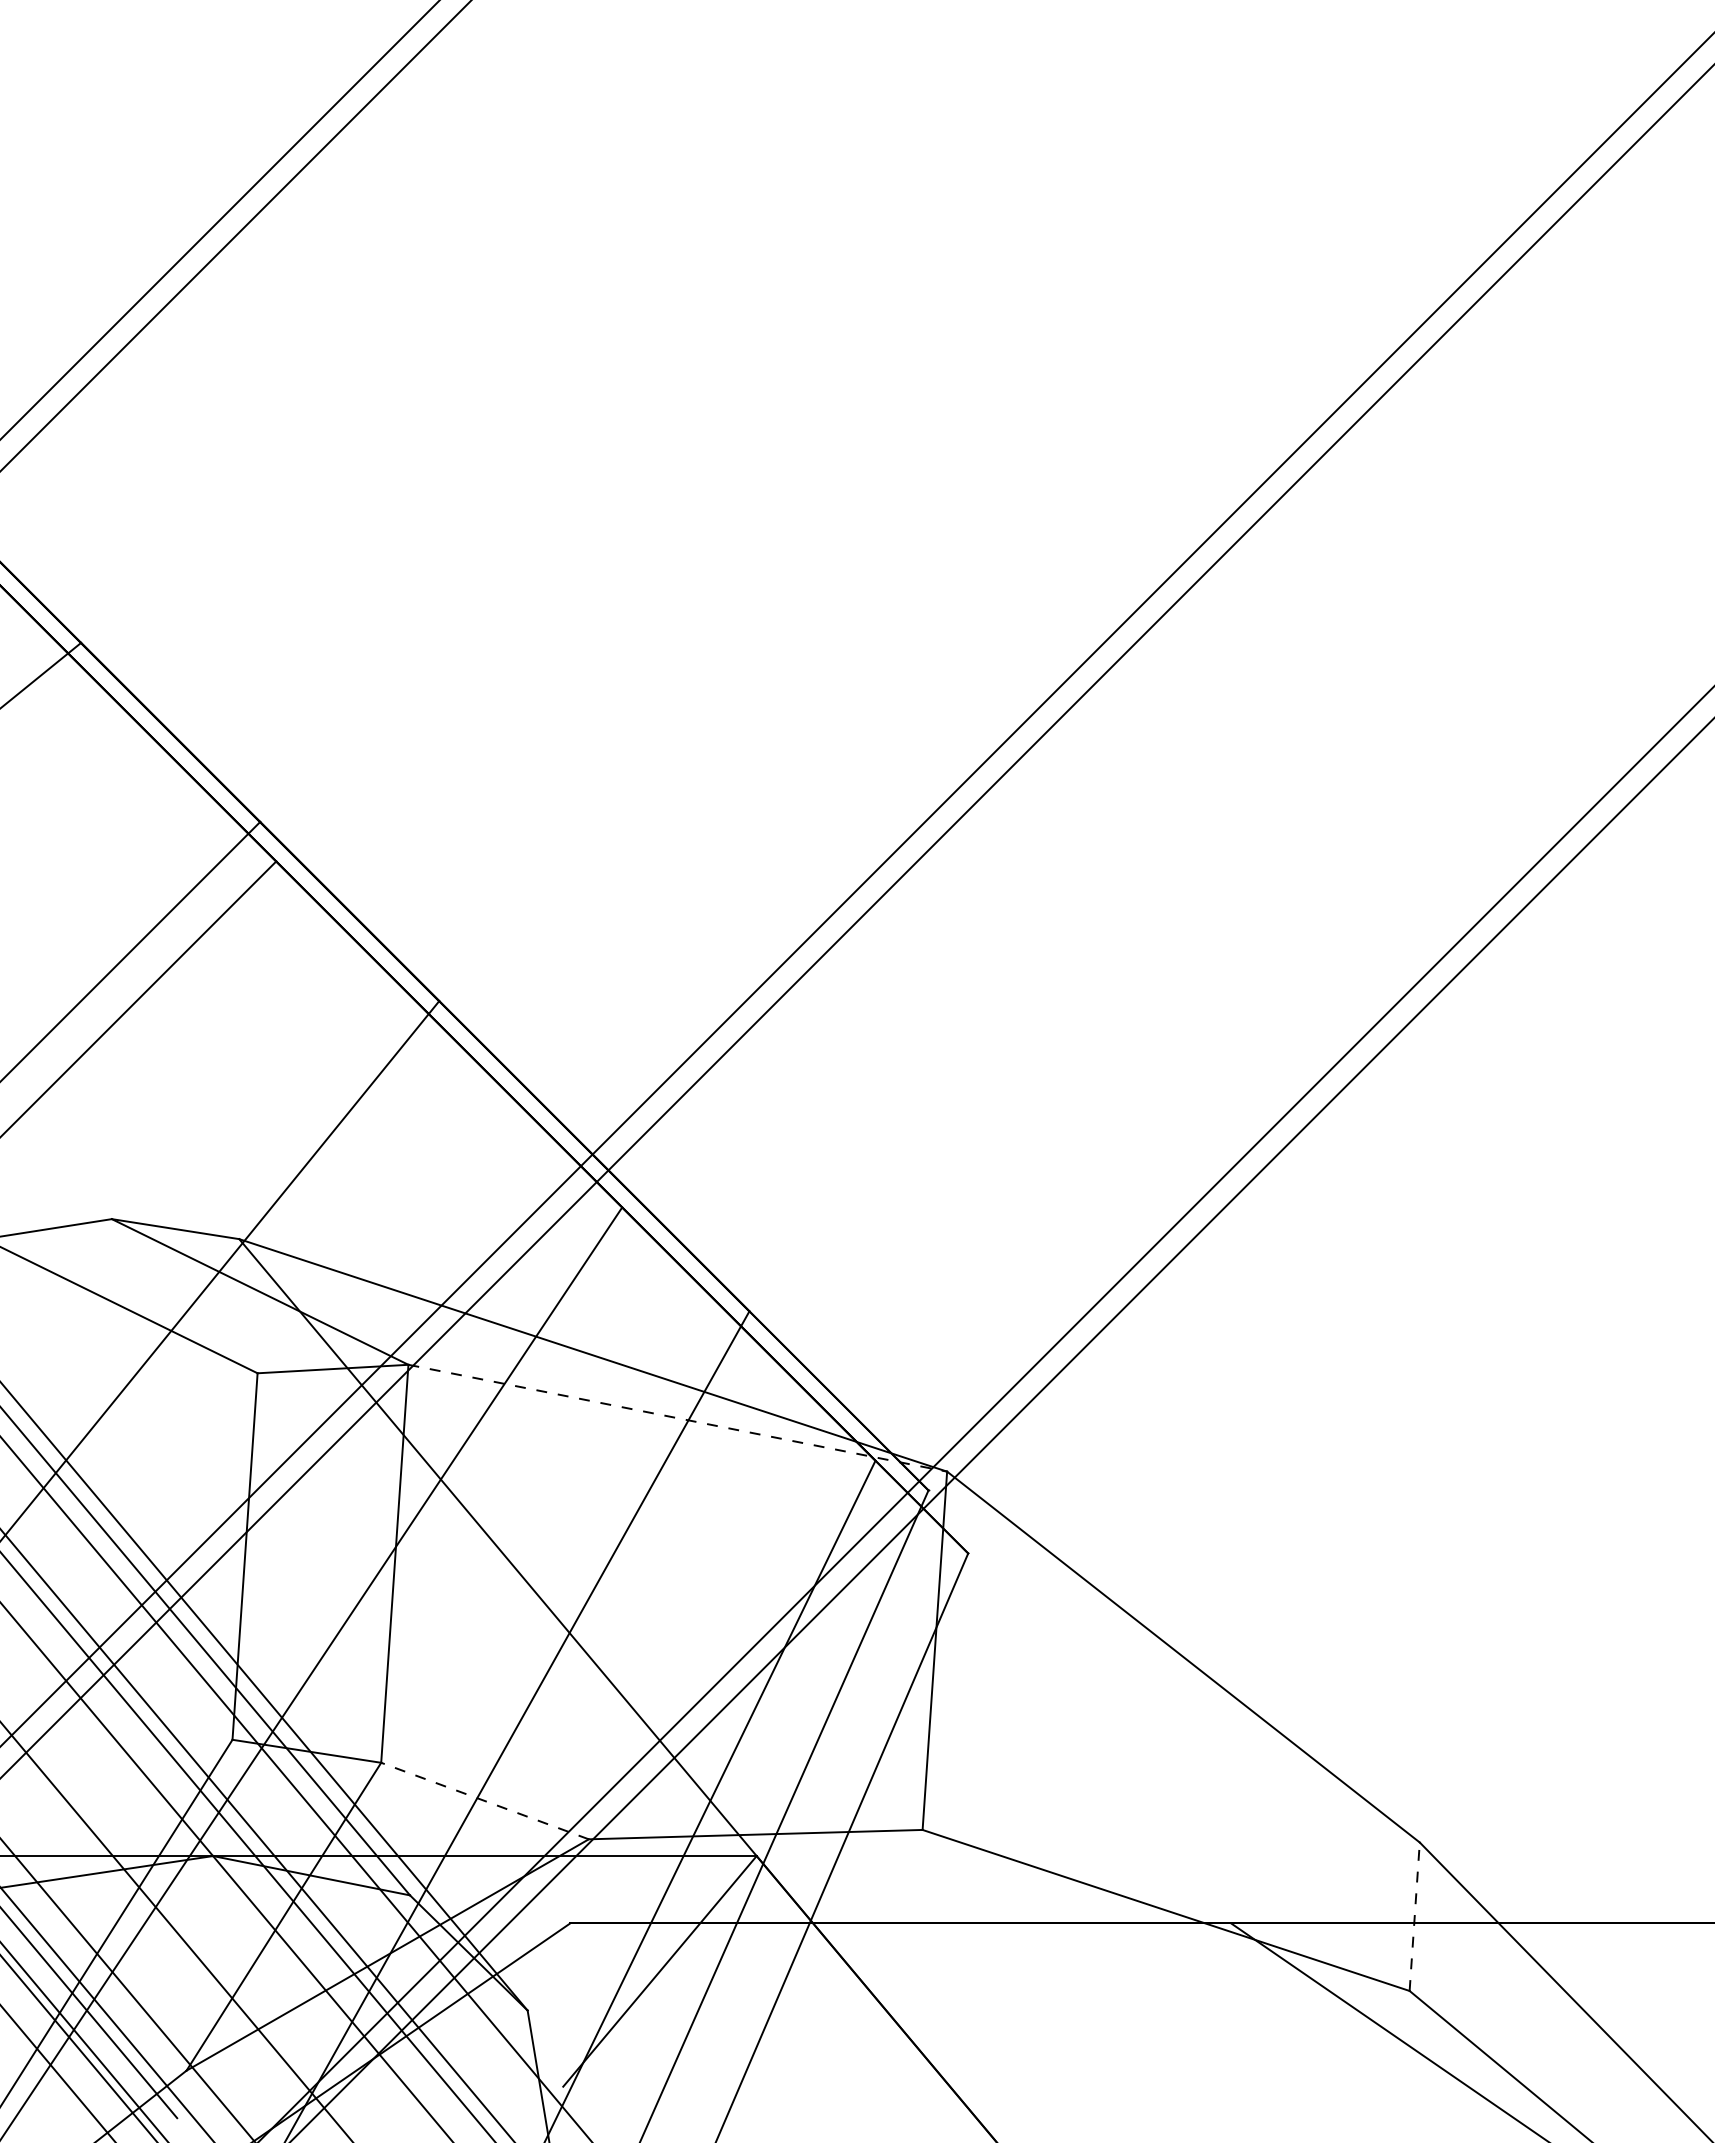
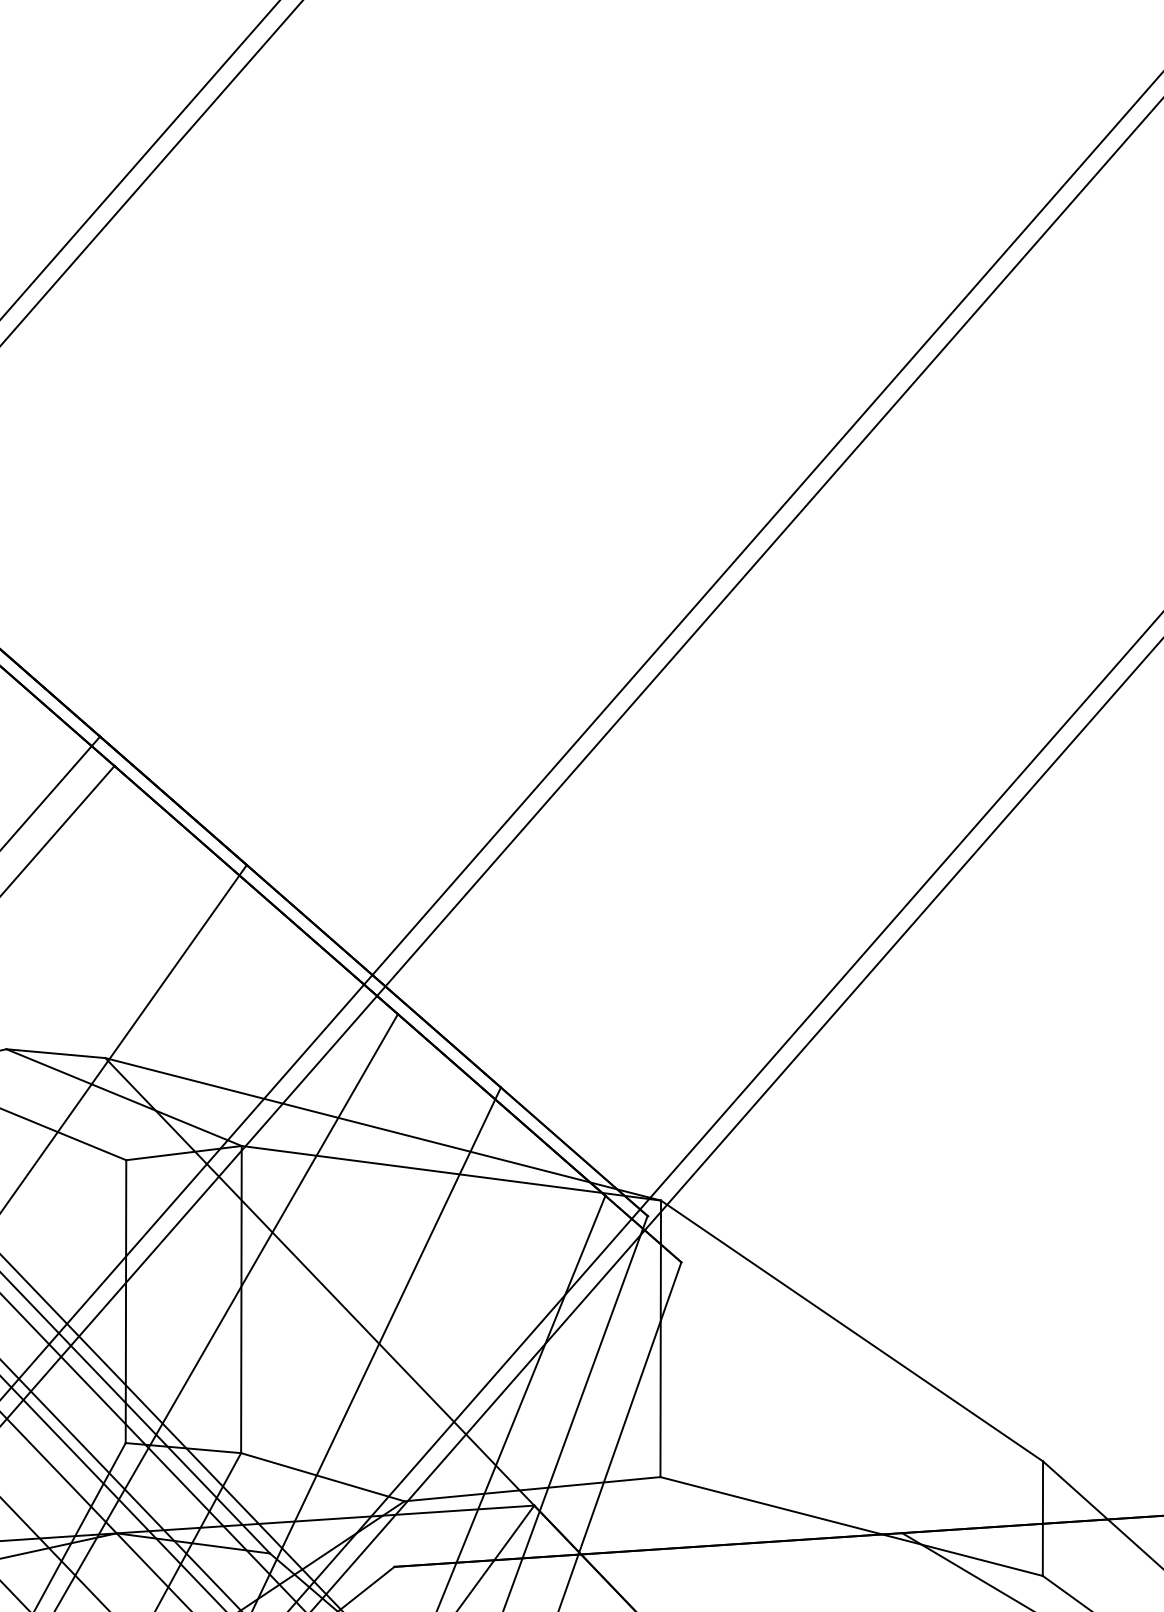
line: (677, 1418) -> (451, 1173), dashed -> solid
line: (485, 1801) -> (323, 1477), dashed -> solid
line: (1414, 1916) -> (1042, 1518), dashed -> solid

